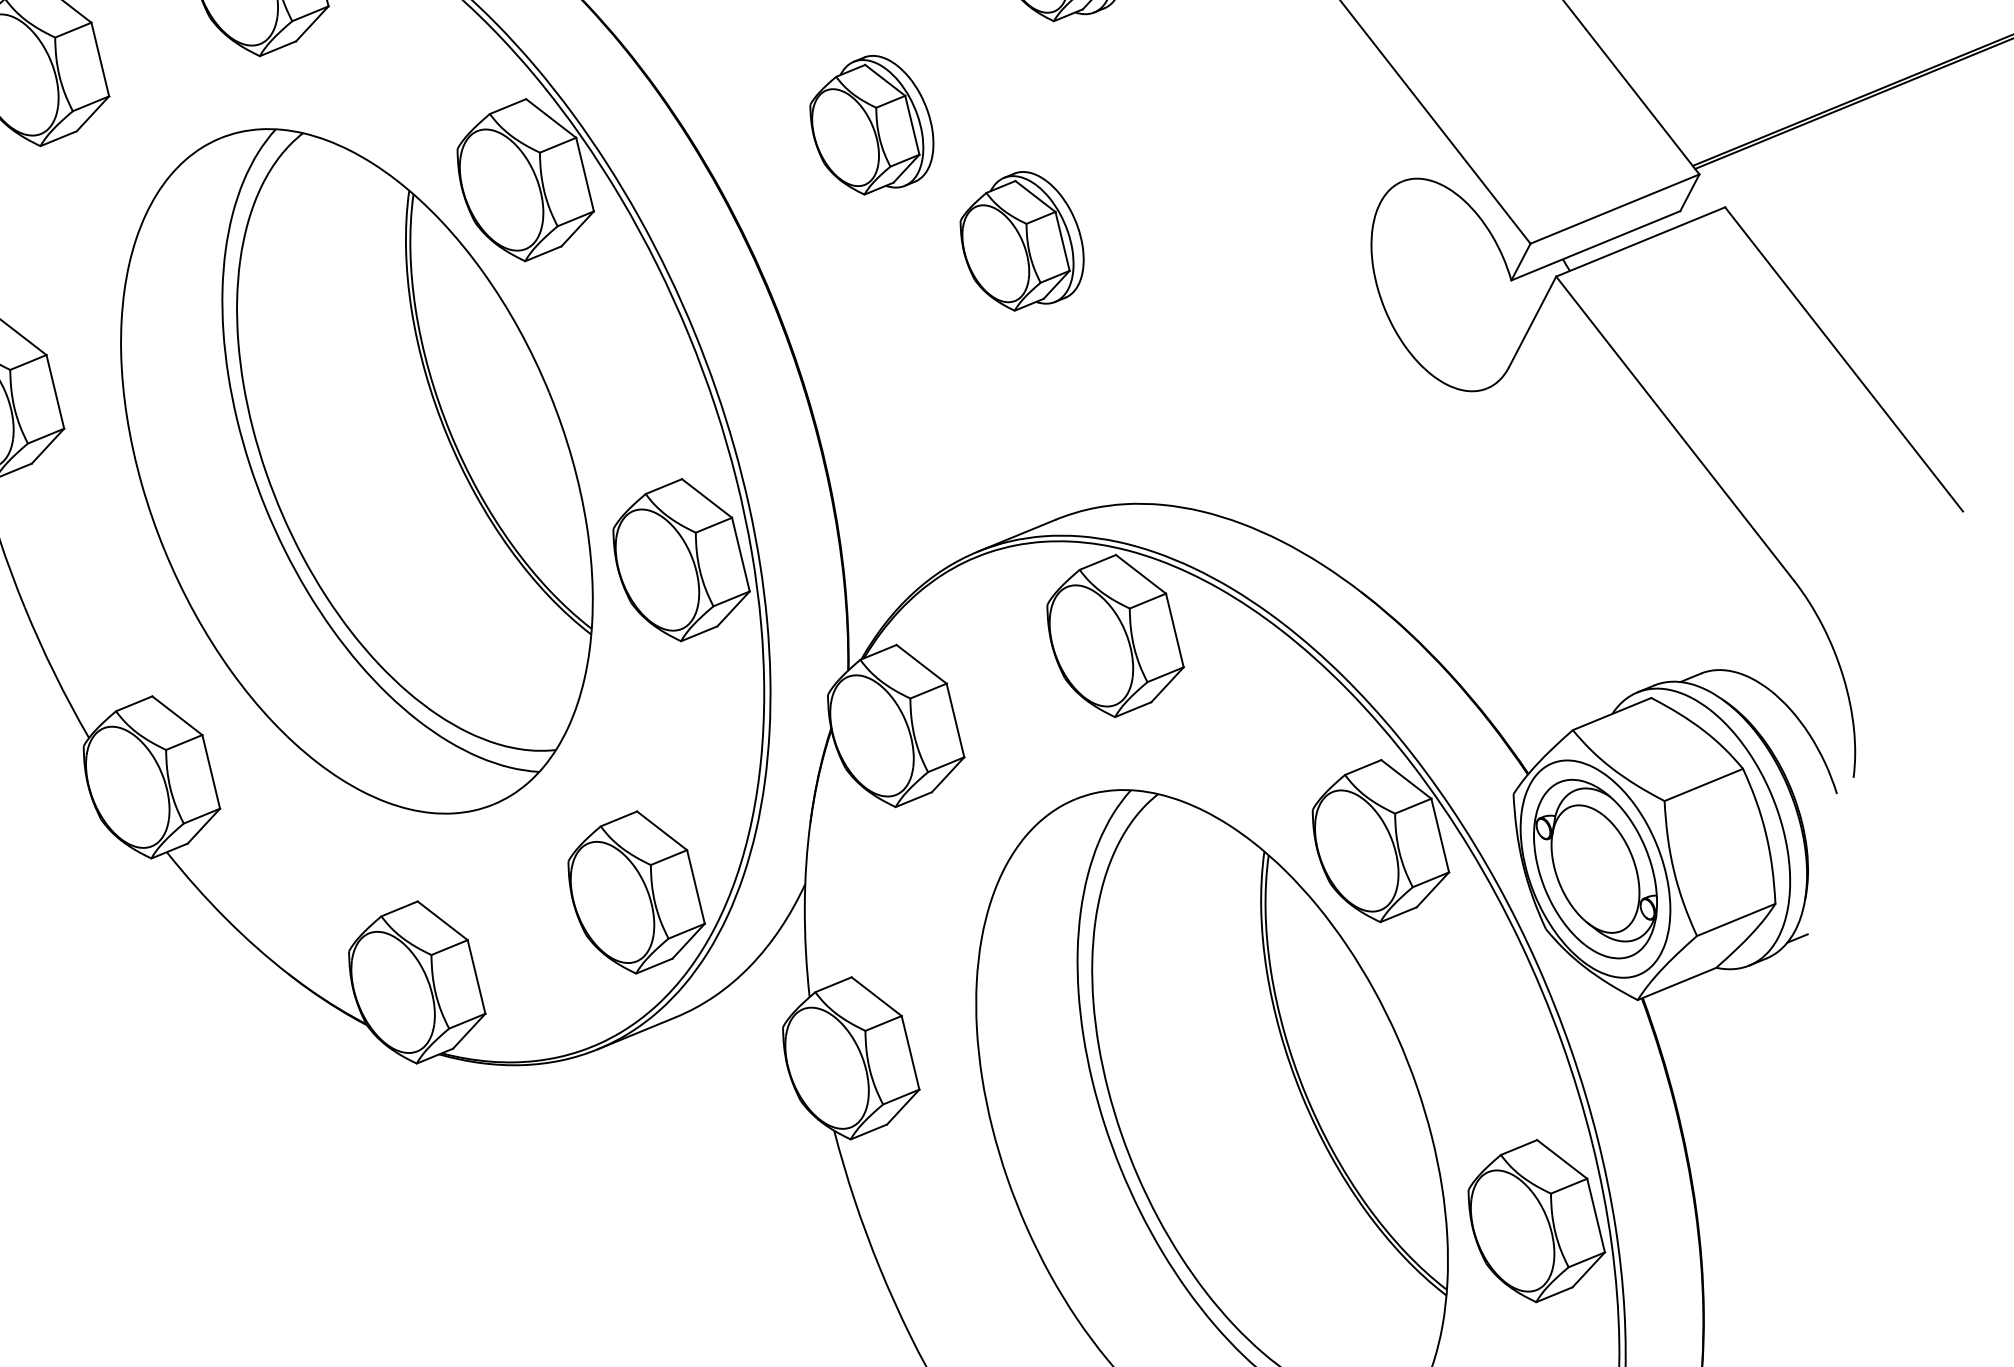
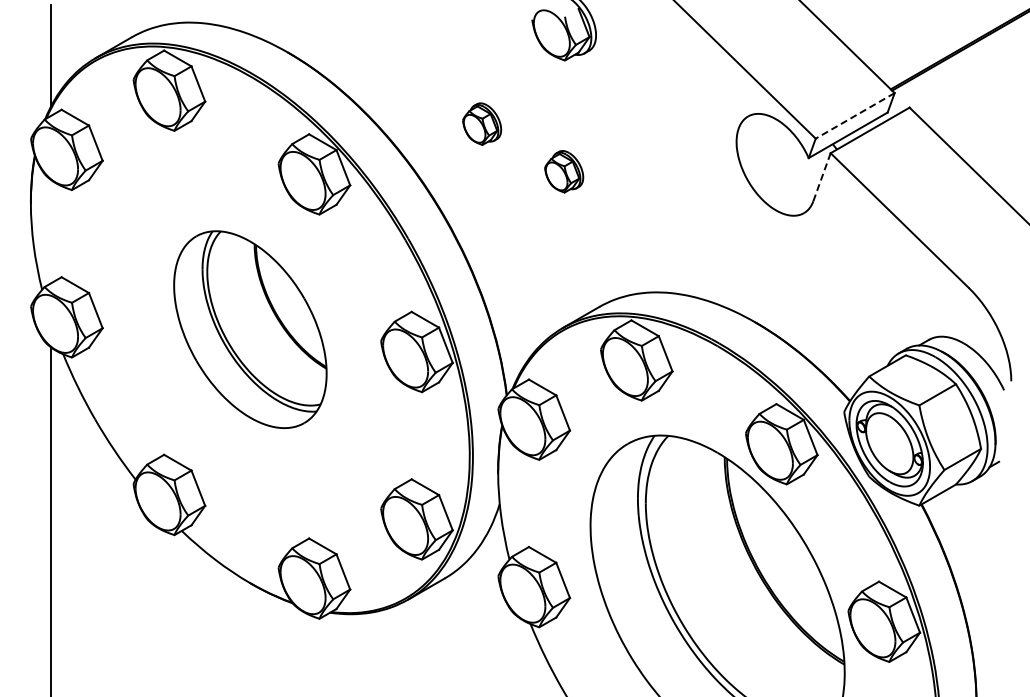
part: (871, 123) -> (481, 123), size x0.6
line: (1615, 208) -> (855, 115), solid -> dashed
part: (1021, 241) -> (563, 171), size x0.6
line: (1533, 322) -> (822, 177), solid -> dashed
part: (357, 470) -> (250, 329), size x0.6

